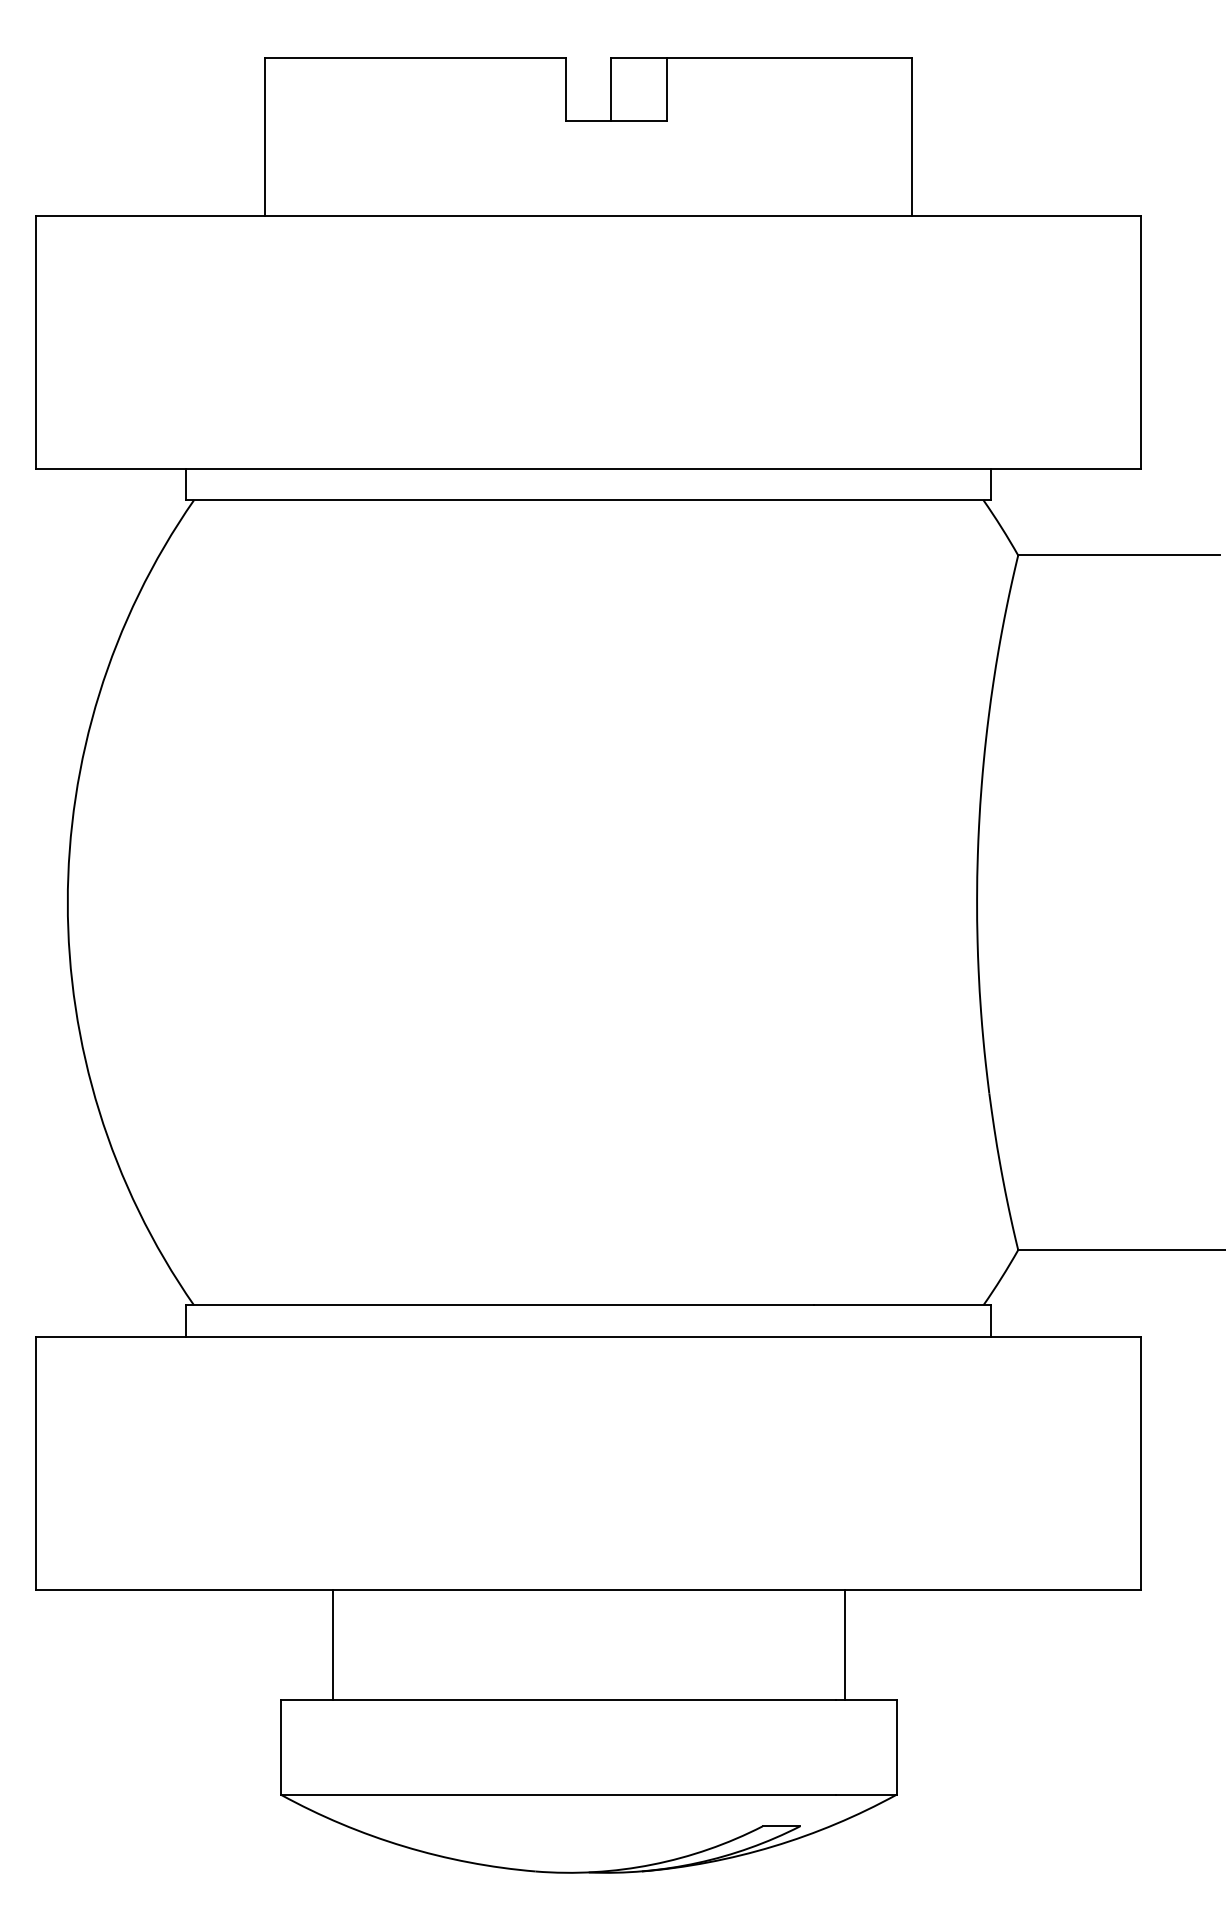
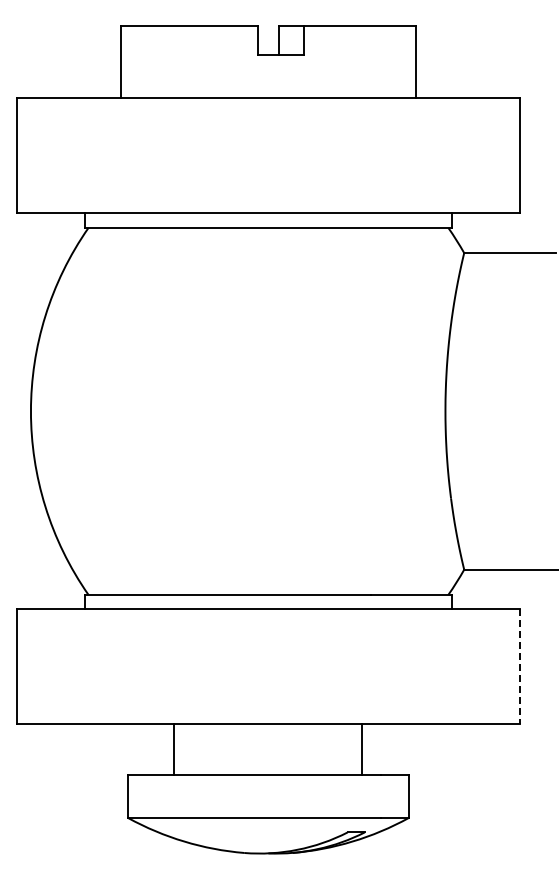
line: (1141, 1462) -> (520, 666), solid -> dashed
line: (332, 1644) -> (173, 749), moved
line: (845, 1644) -> (362, 749), moved

